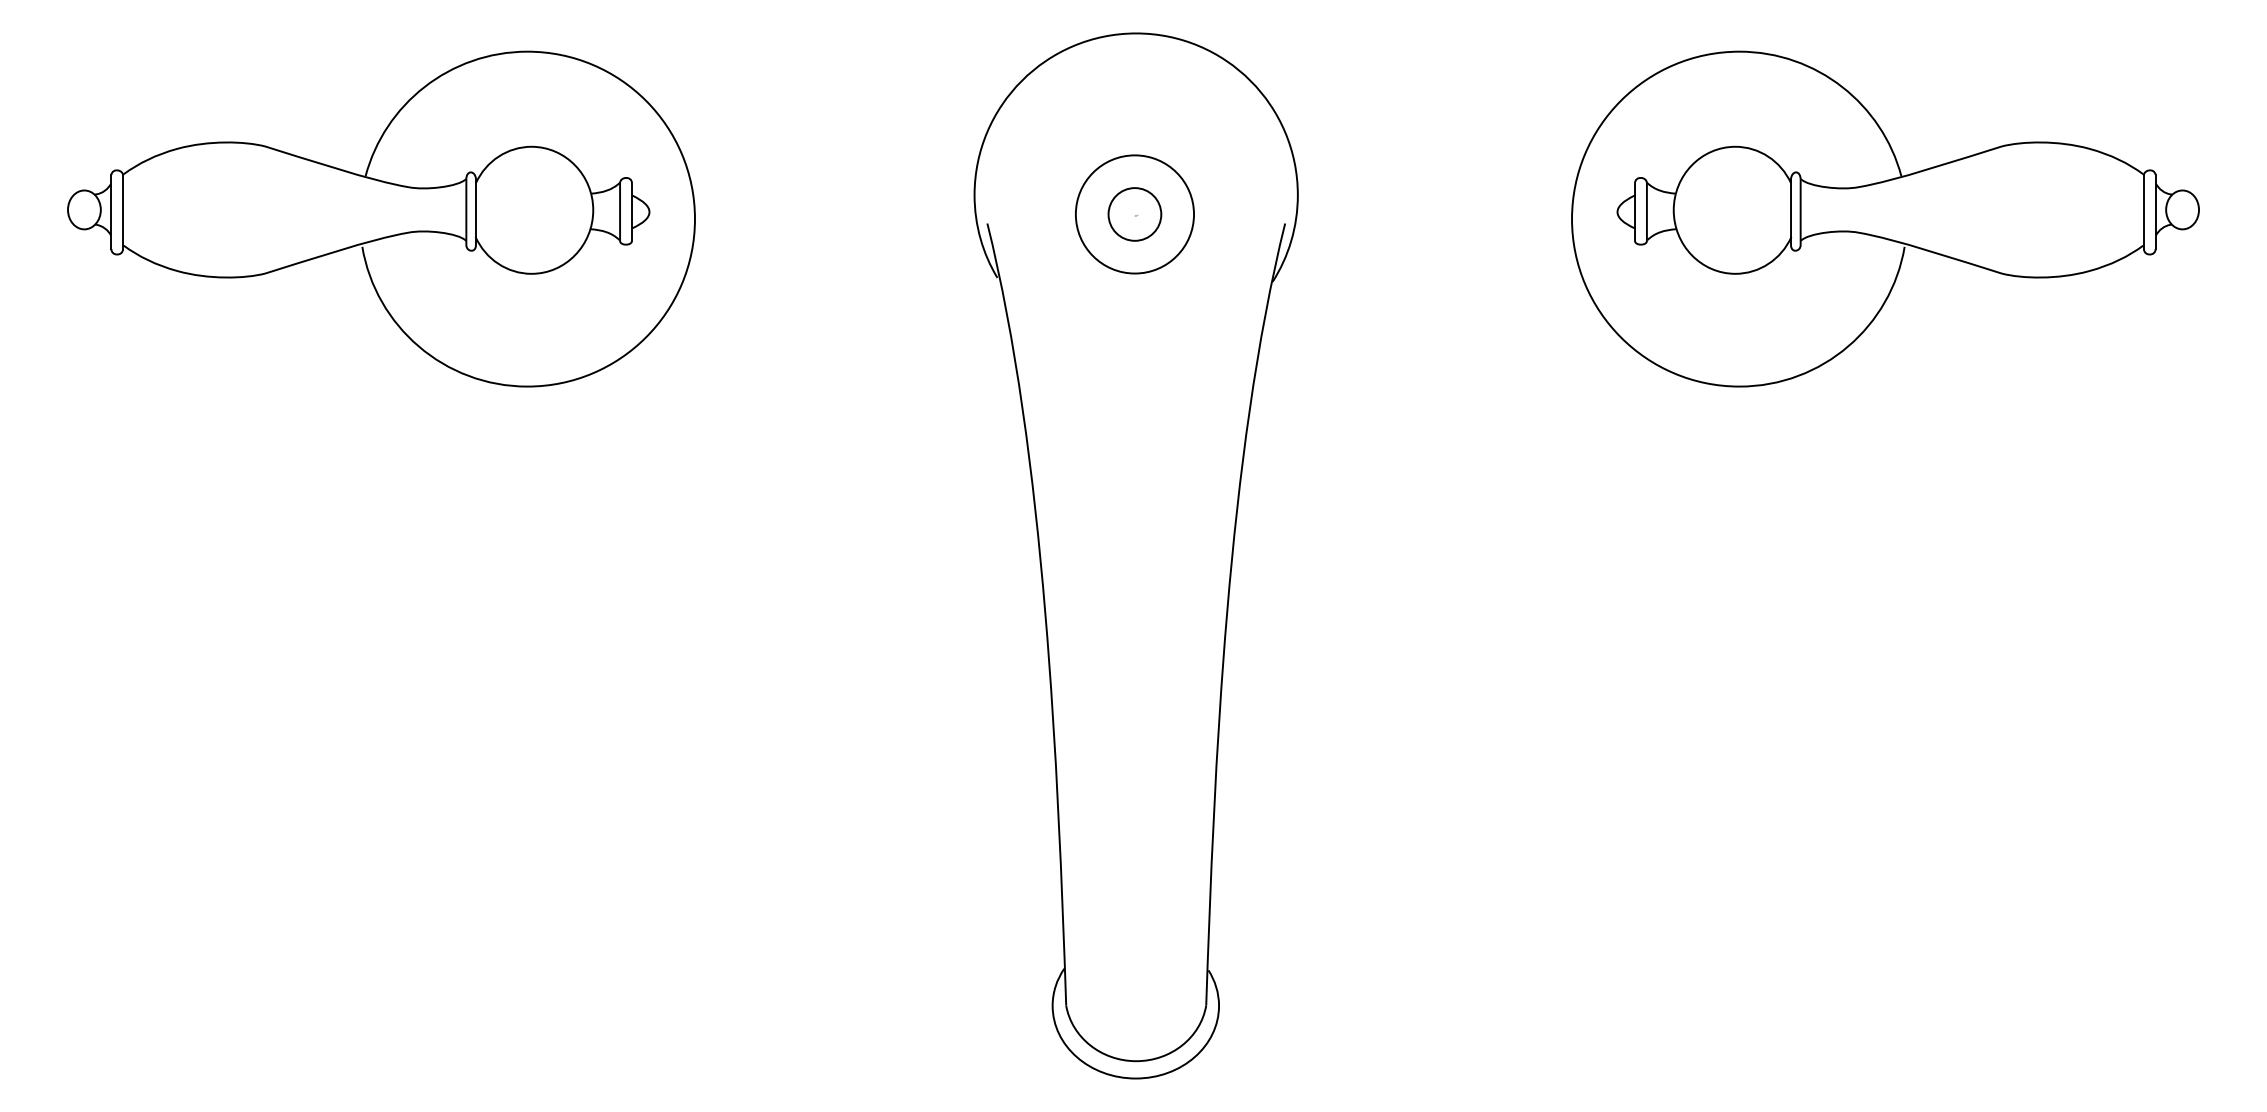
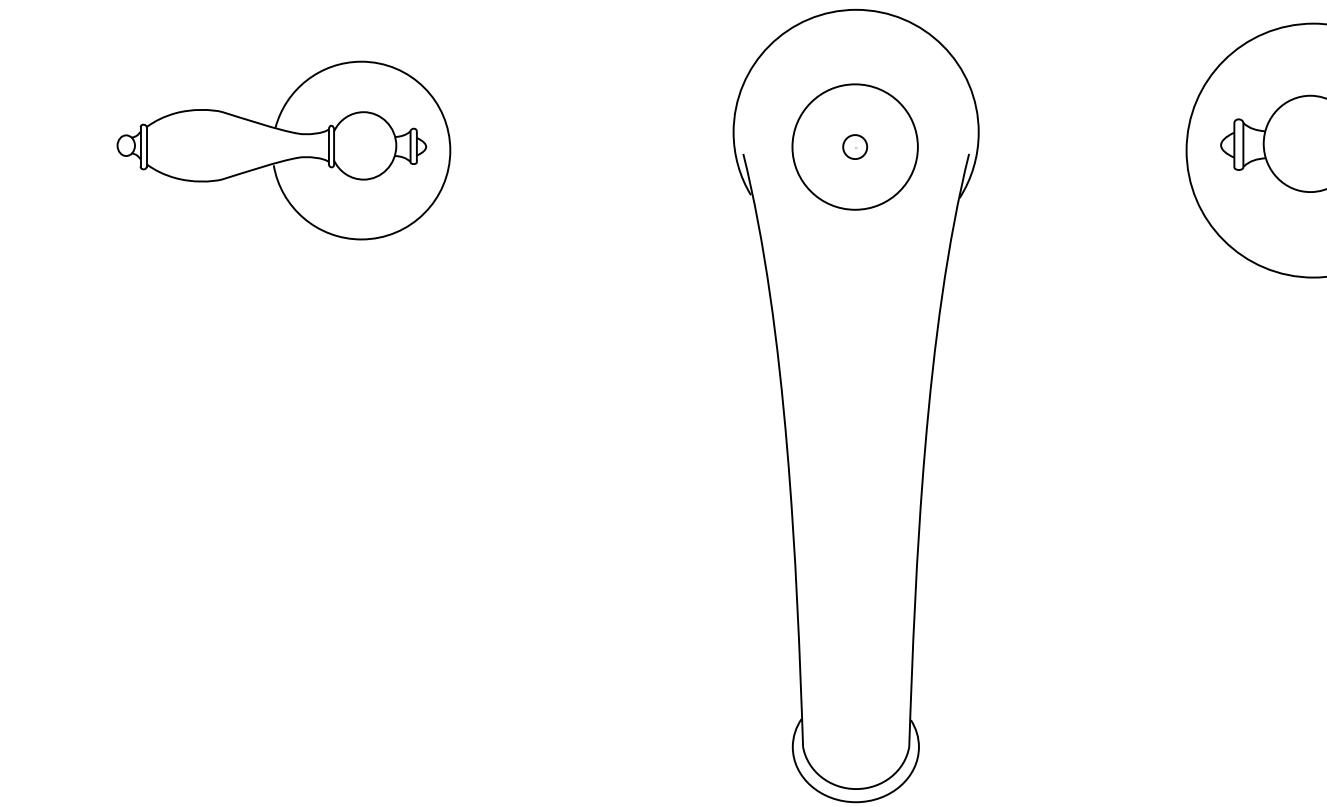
circle: (1134, 214) -> (854, 147), size x0.6
circle: (1134, 214) -> (854, 147), size x1.4
part: (381, 218) -> (283, 150), size x0.7

